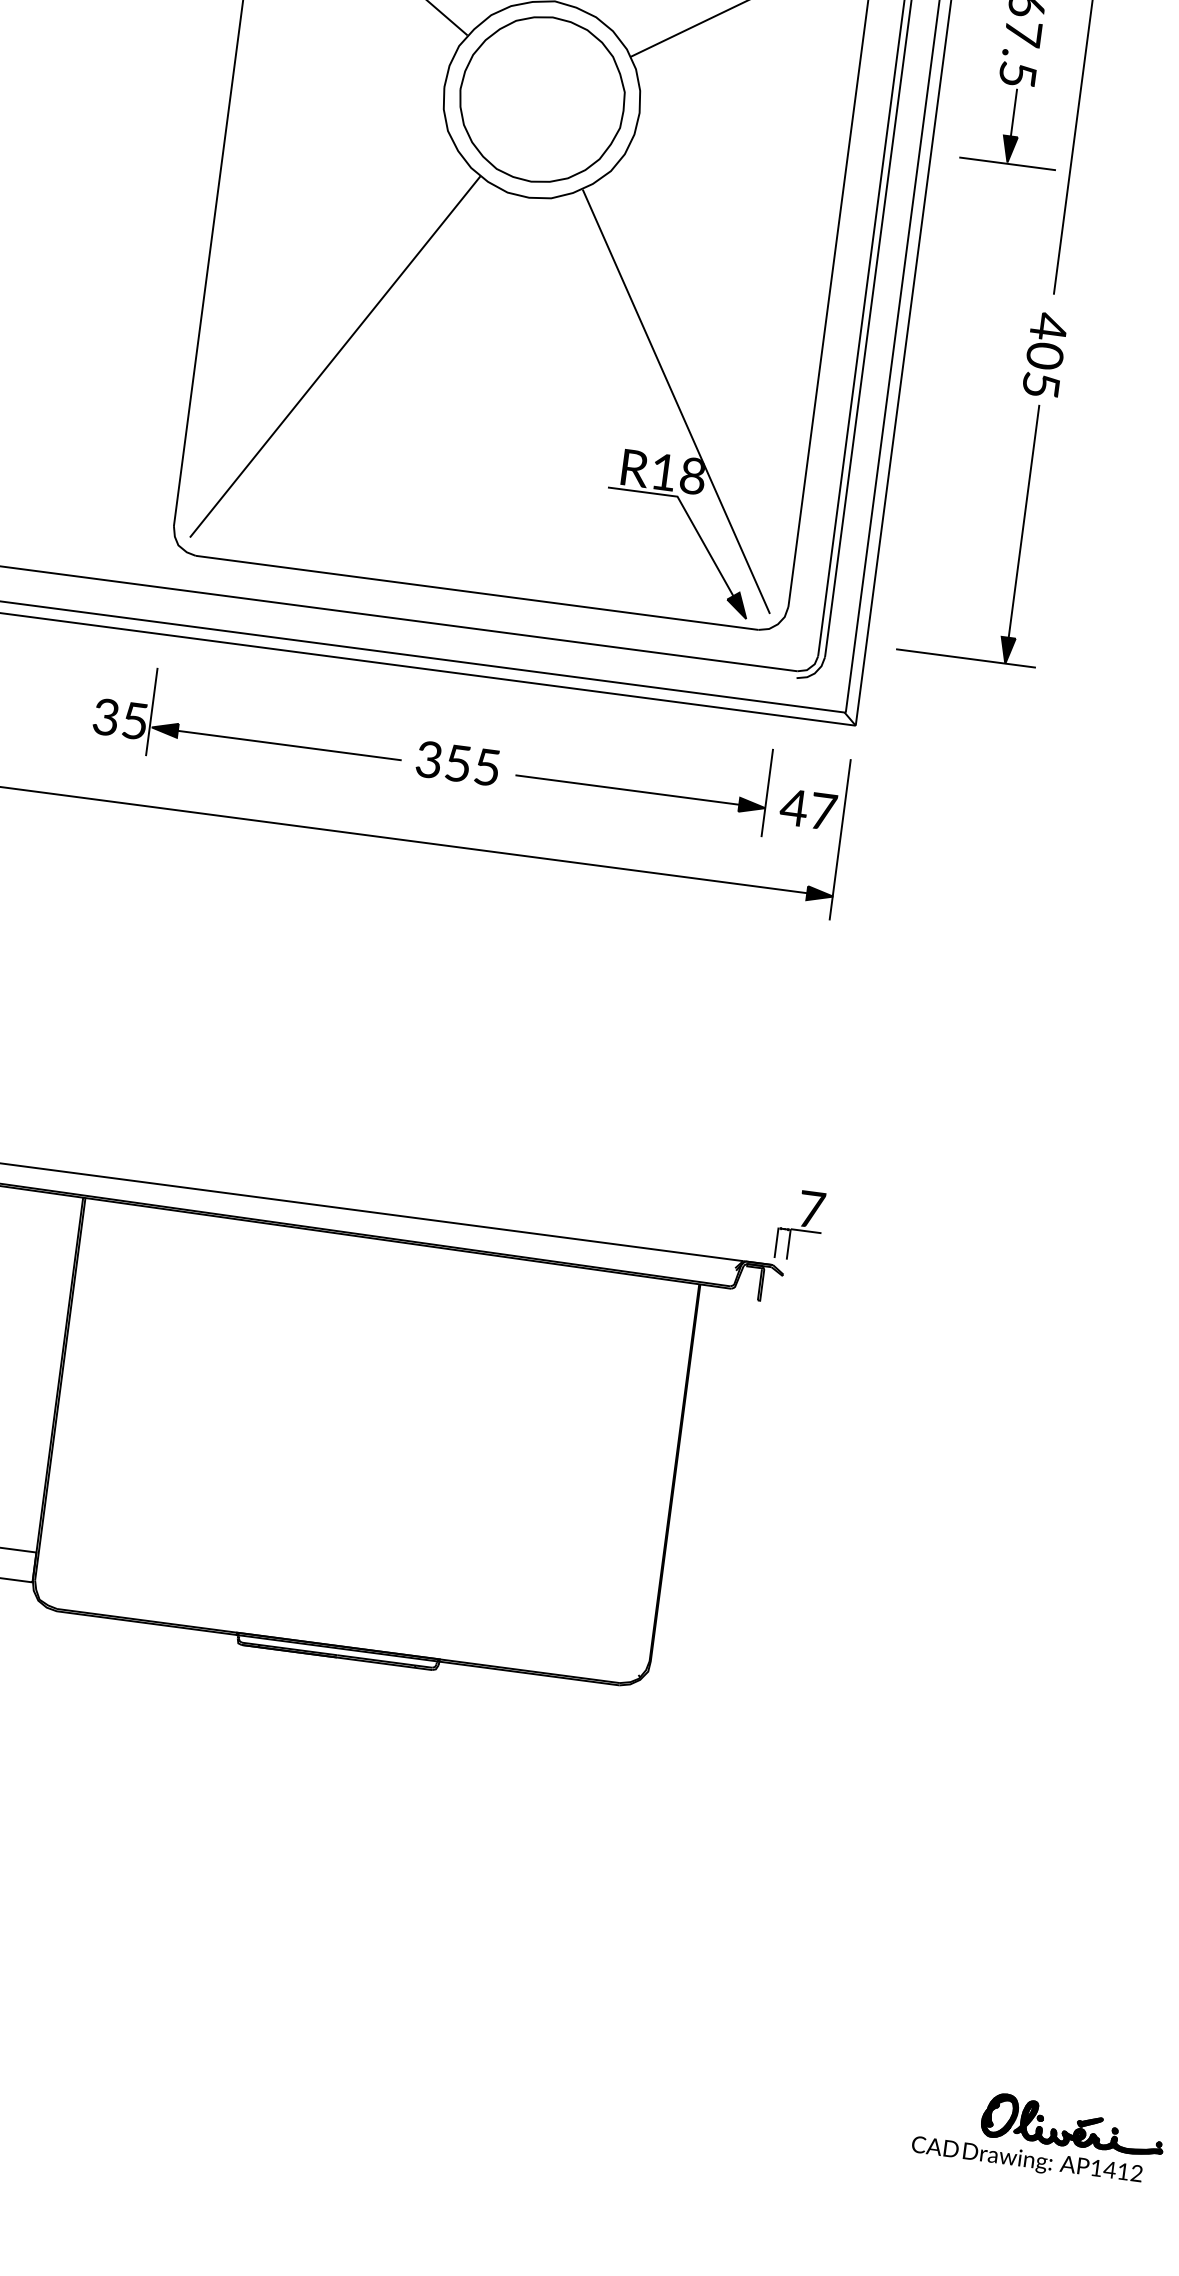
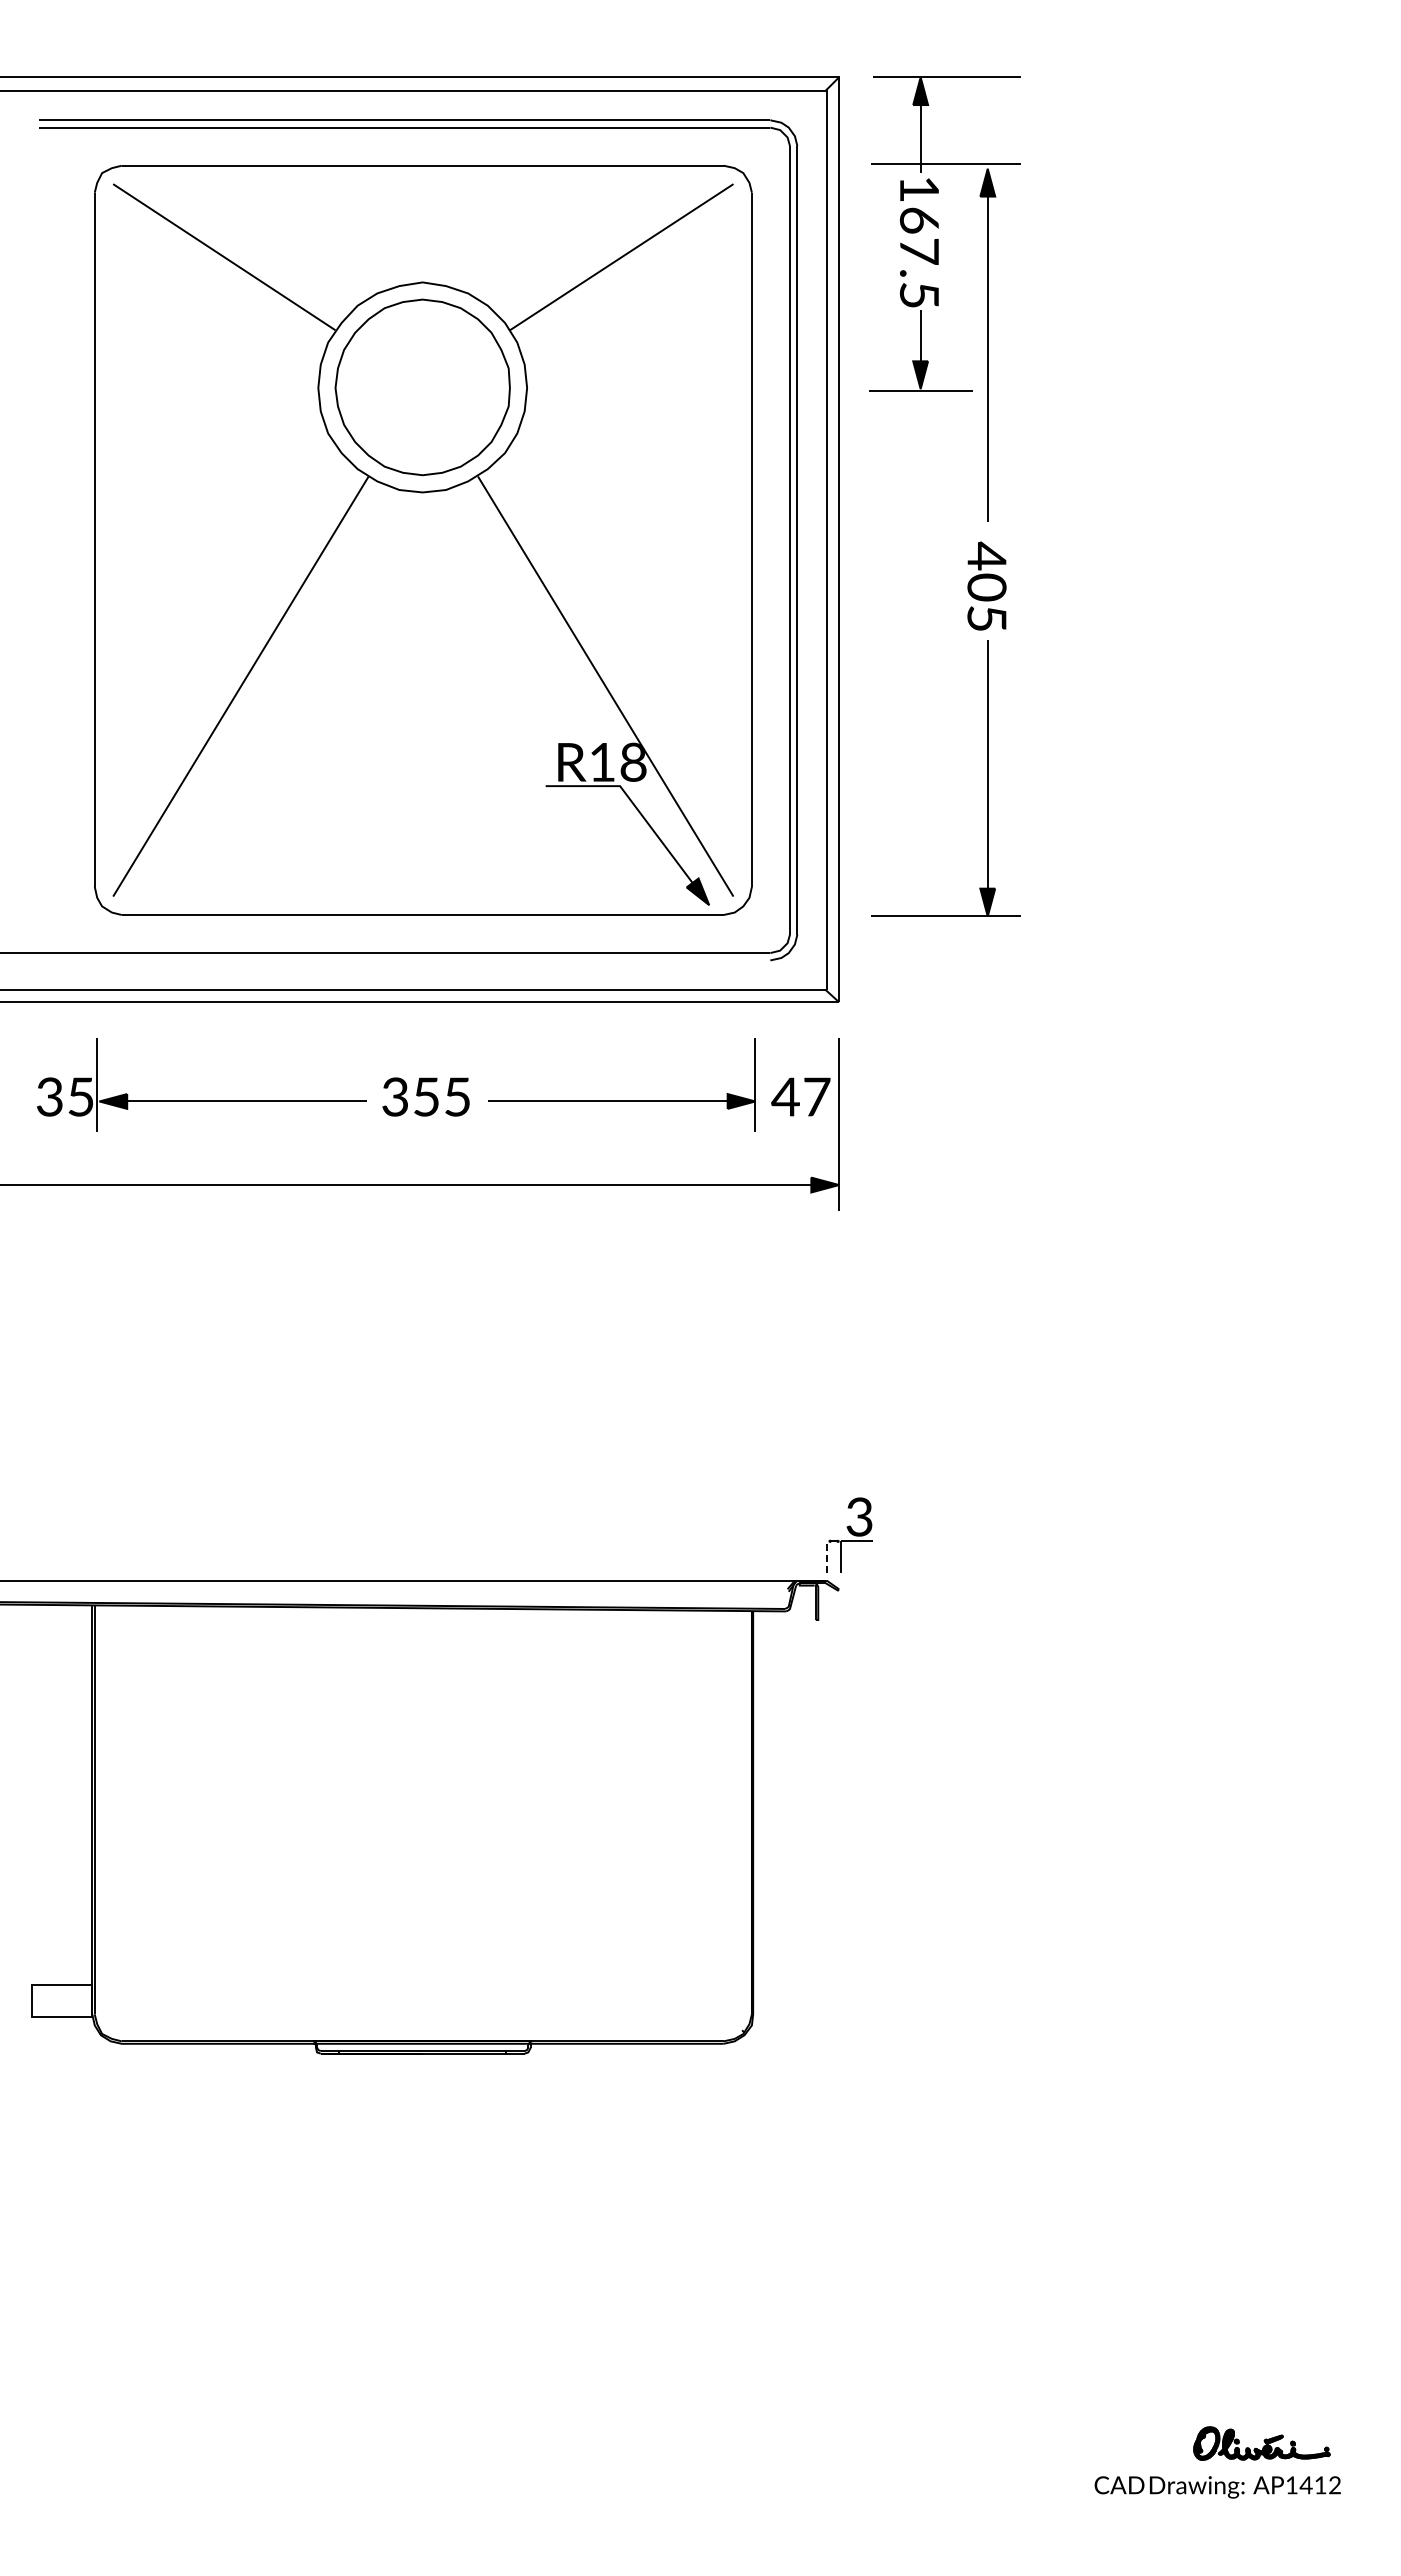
text: (811, 1209) -> (859, 1516), 7 -> 3
line: (776, 1242) -> (827, 1556), solid -> dashed
part: (1073, 2125) -> (1261, 2443), size x0.7

